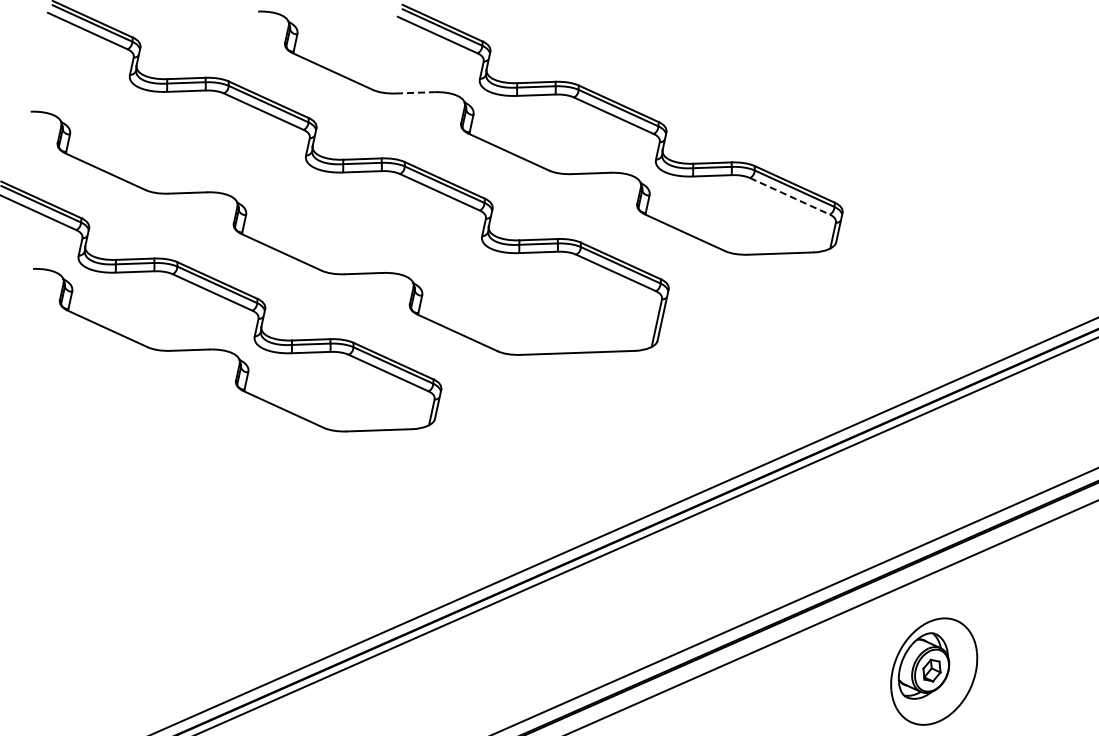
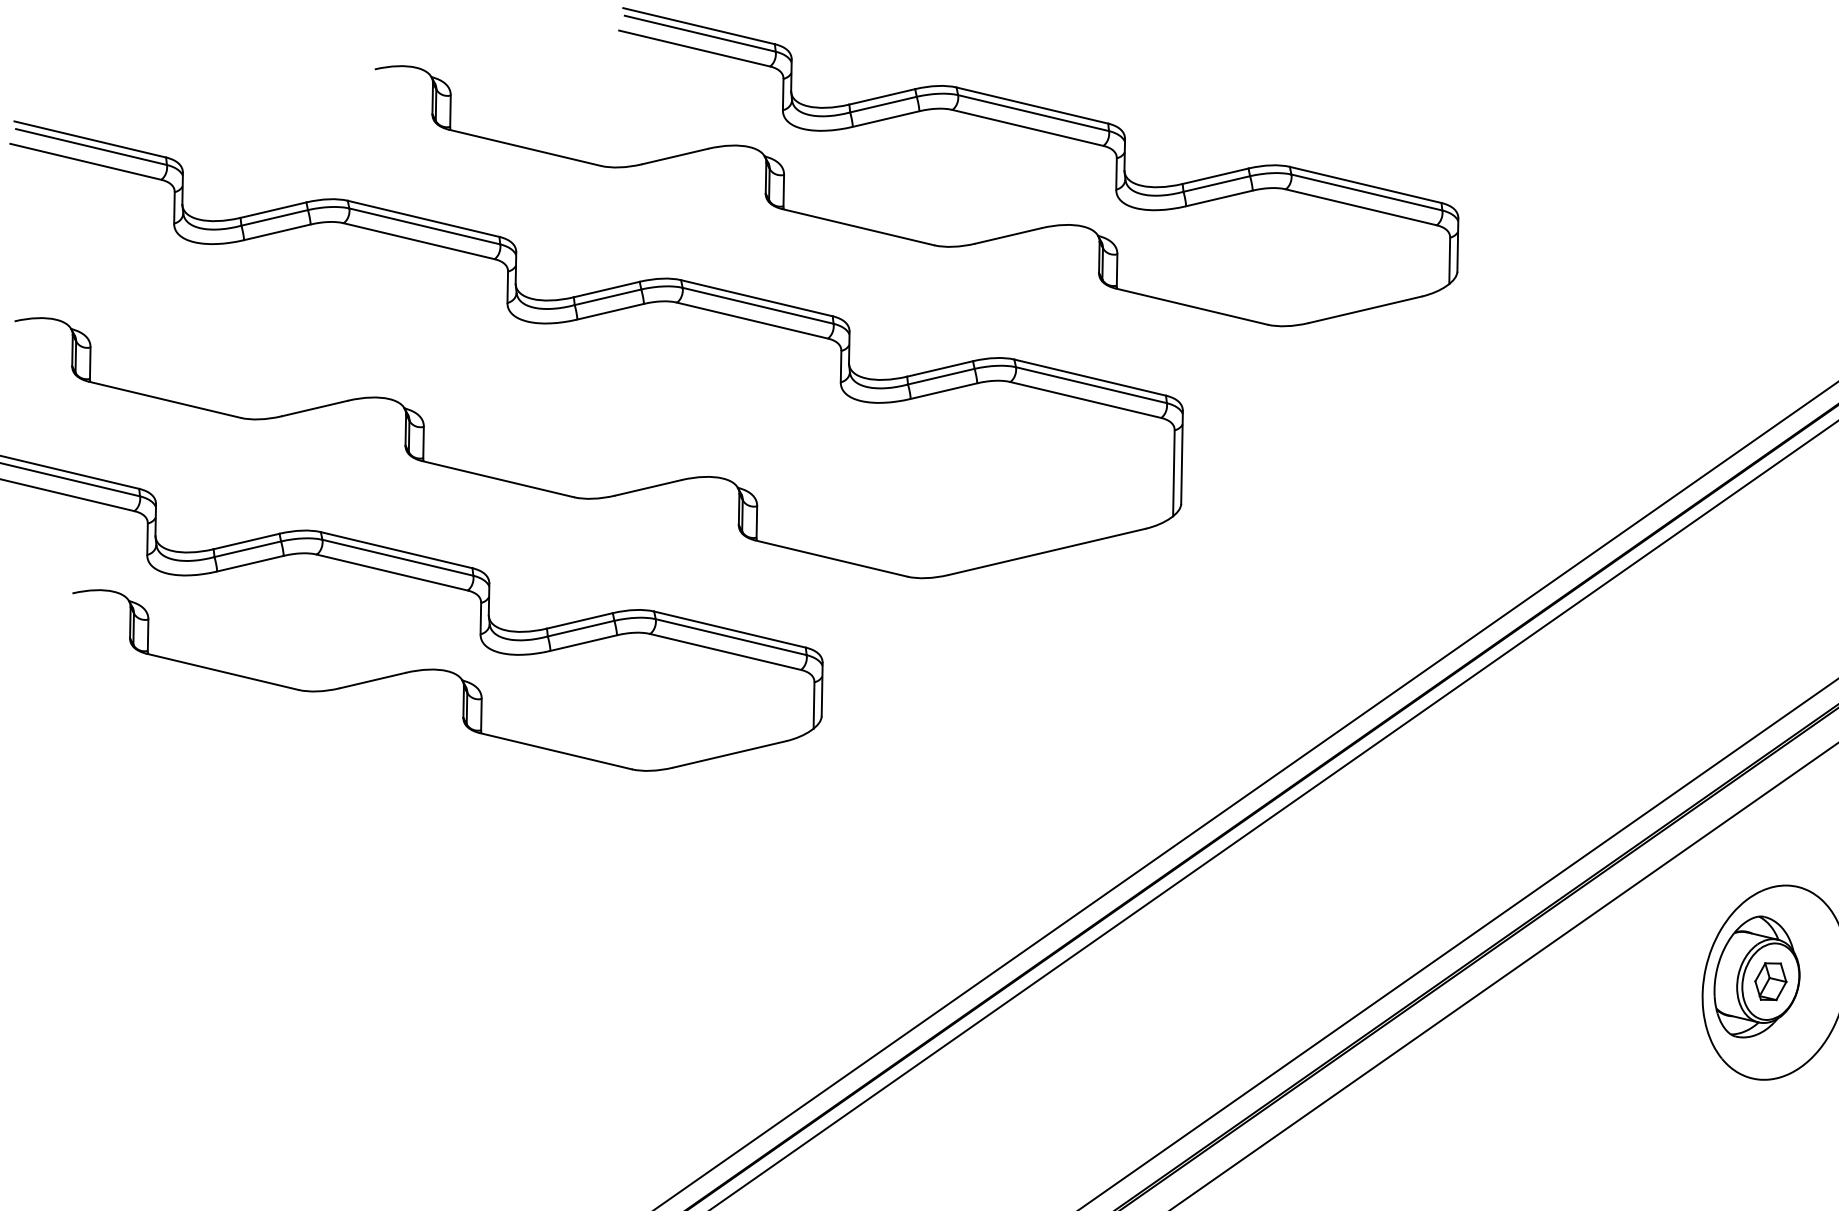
line: (415, 92) -> (675, 155), dashed -> solid
line: (789, 196) -> (1360, 207), dashed -> solid

